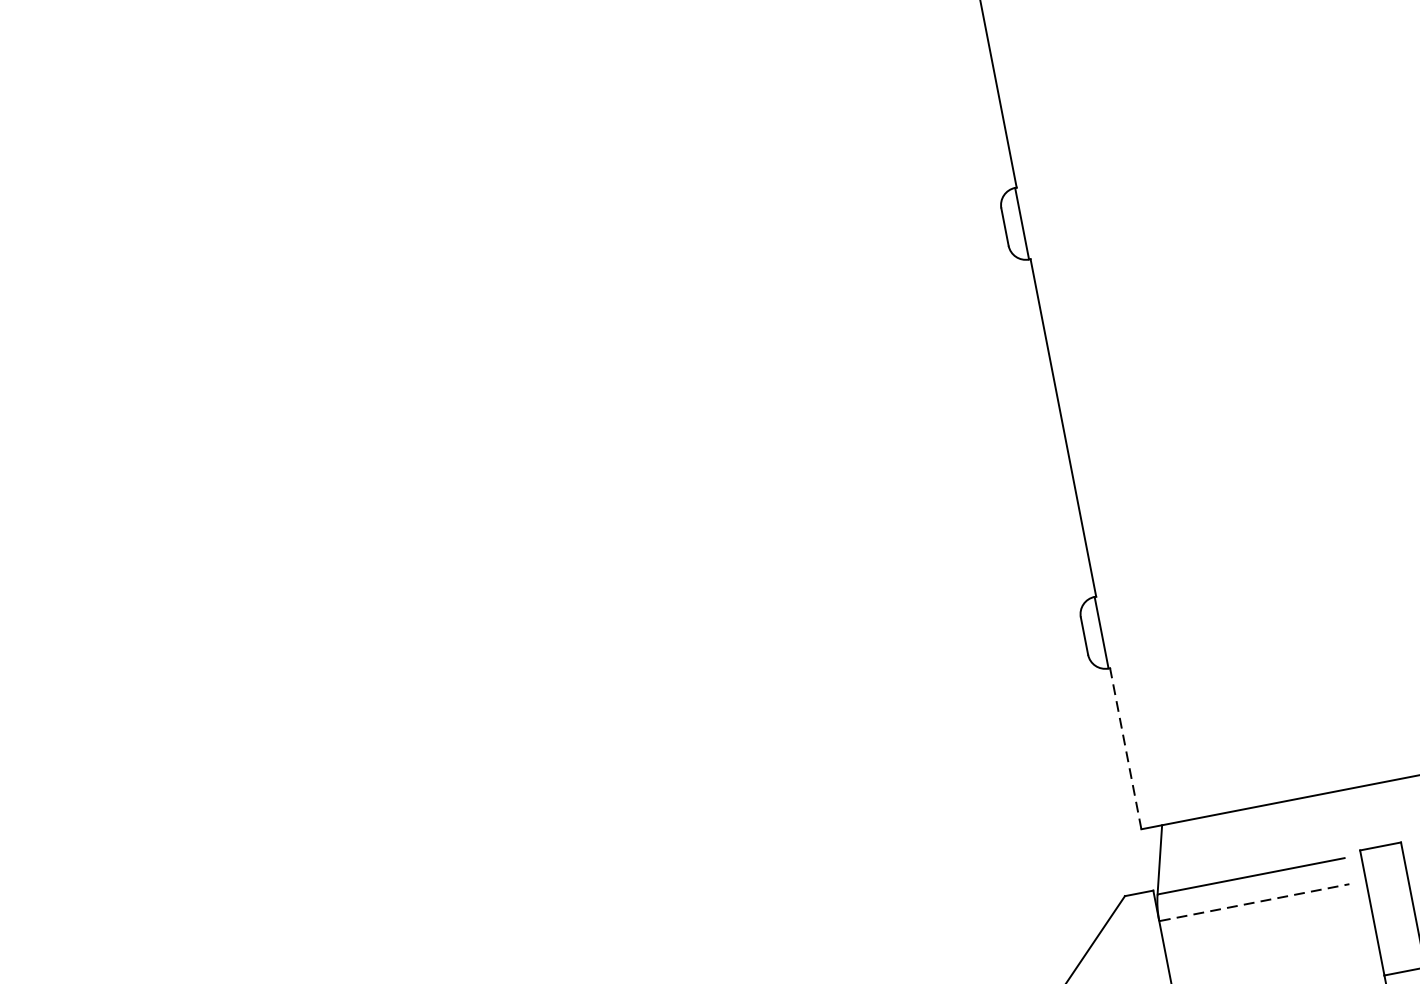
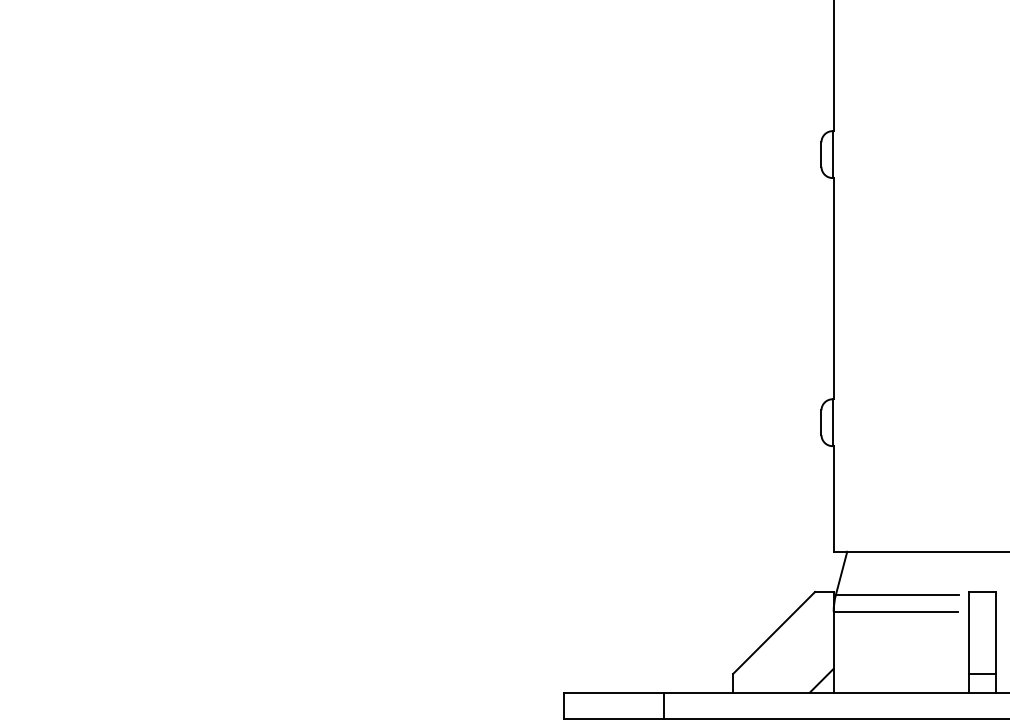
line: (1125, 748) -> (833, 498), dashed -> solid
line: (1254, 901) -> (896, 611), dashed -> solid

